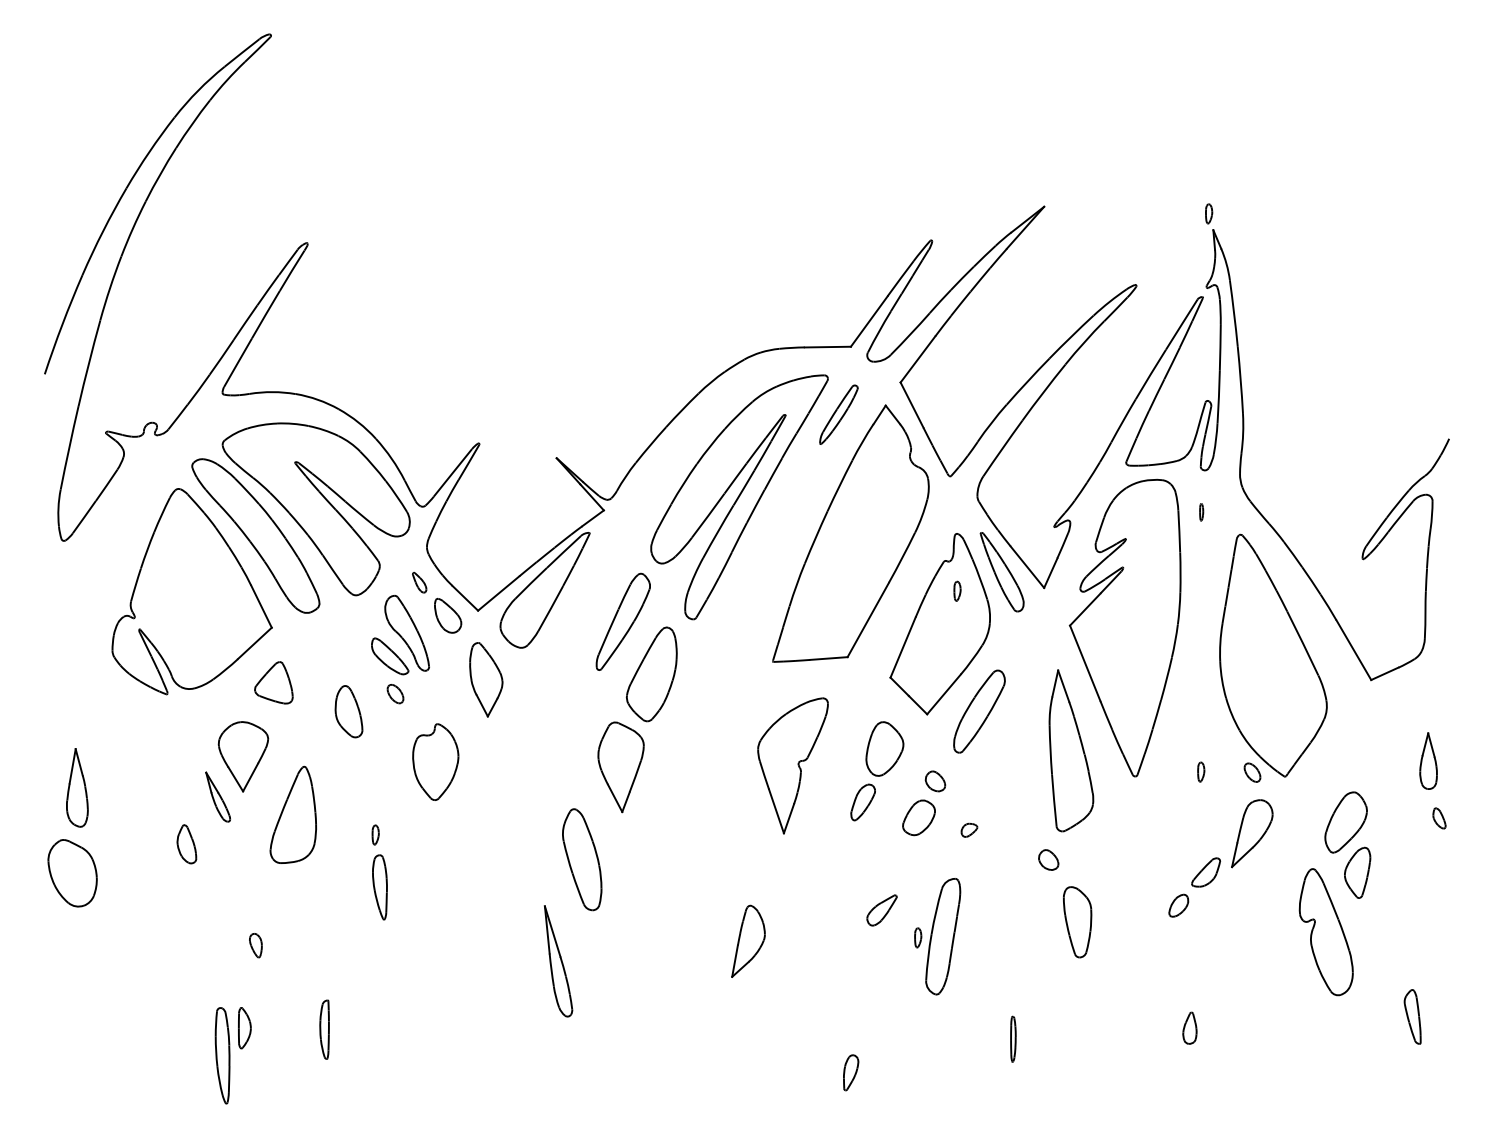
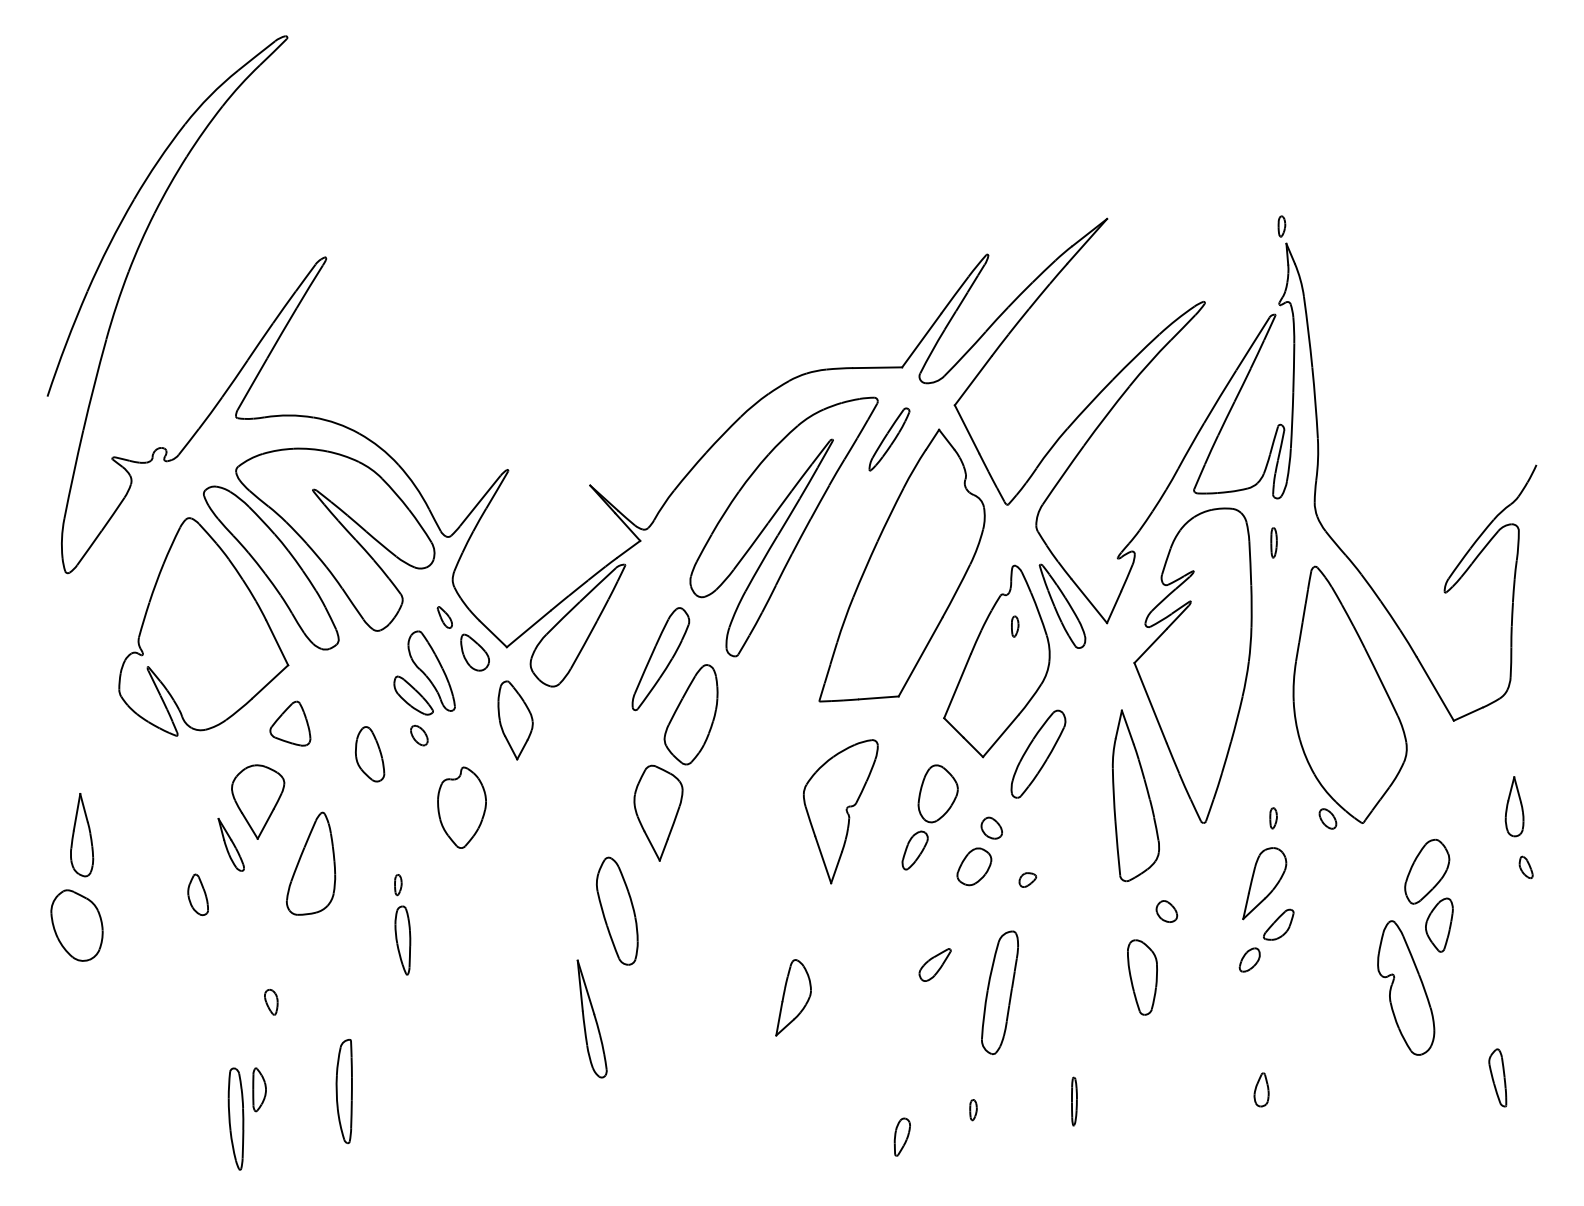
part: (1201, 511) -> (1273, 542), size x1.67
part: (1252, 833) -> (1264, 883), moved
part: (1048, 859) -> (1166, 911), moved
part: (918, 938) -> (973, 1110), moved
part: (323, 1029) -> (343, 1091), size x1.67

